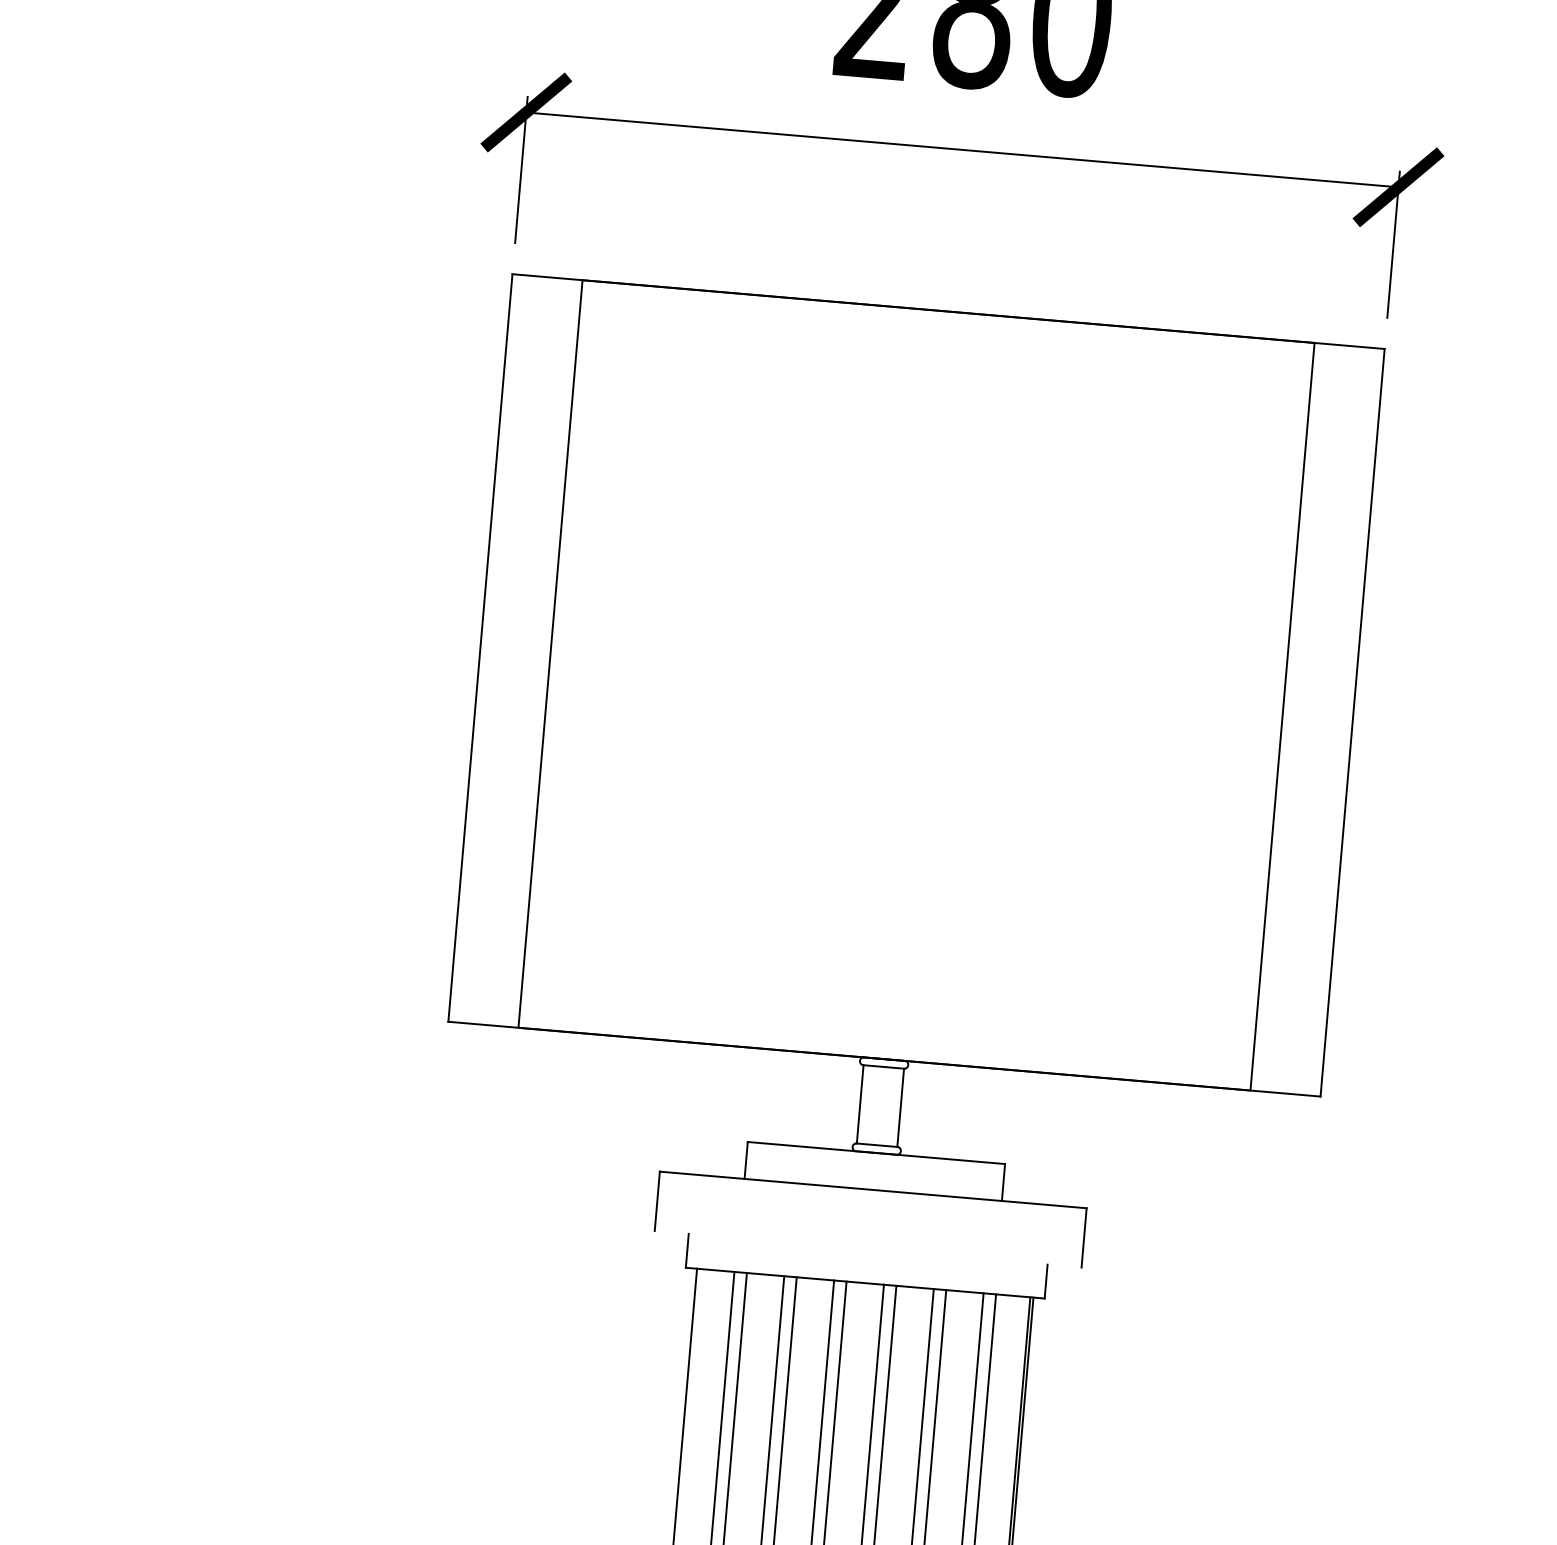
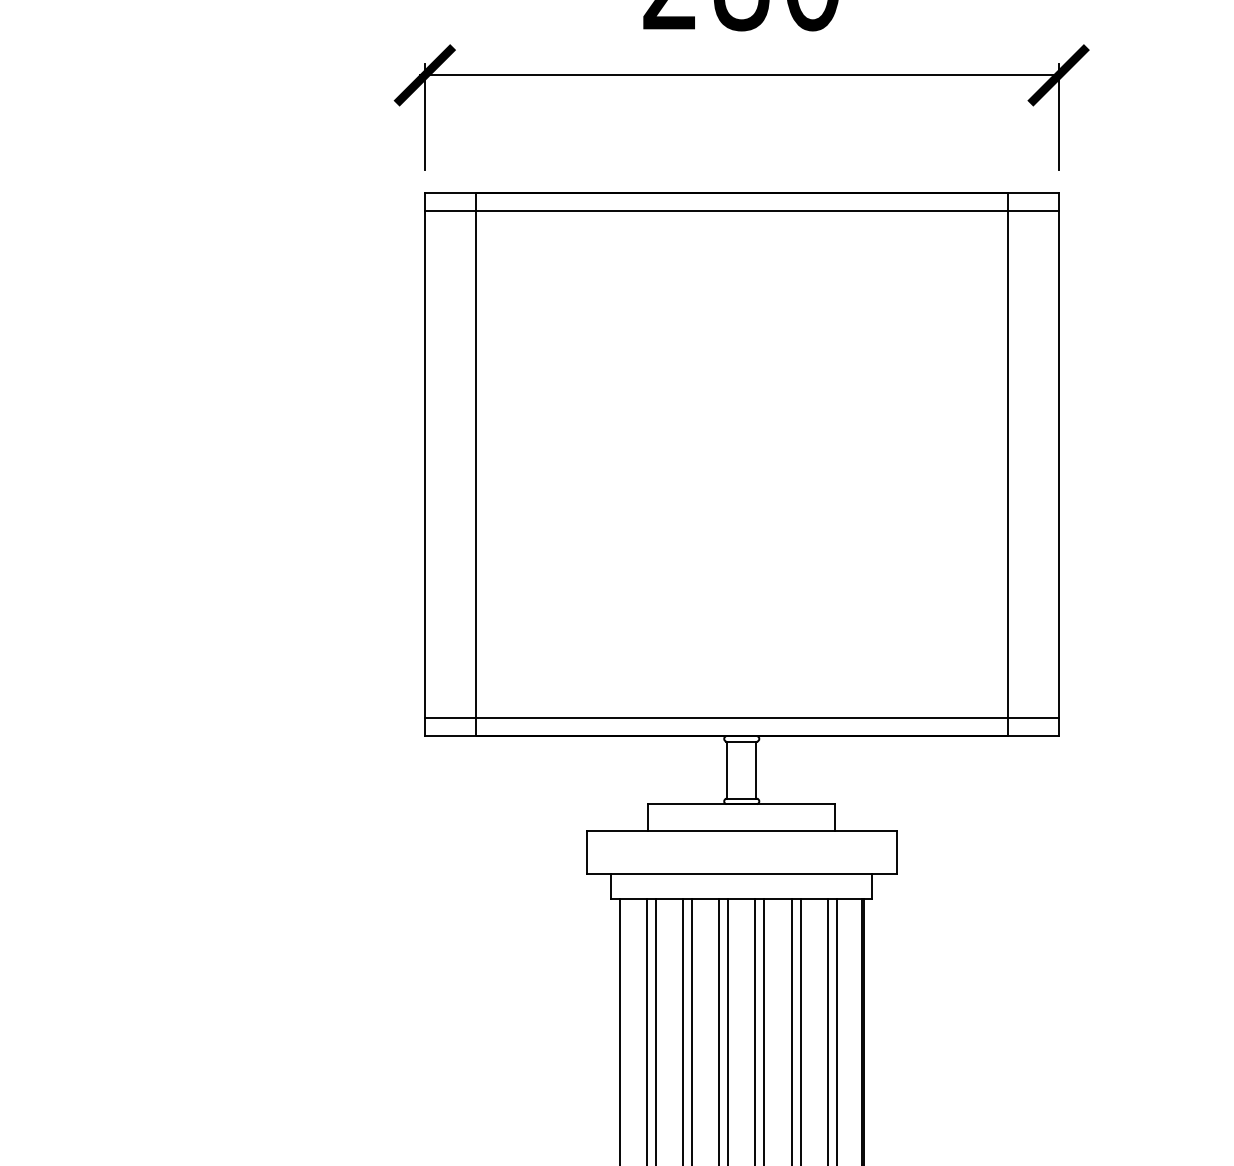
line: (946, 335) -> (741, 210), added
line: (886, 1033) -> (741, 717), added
line: (867, 1249) -> (741, 874), added

